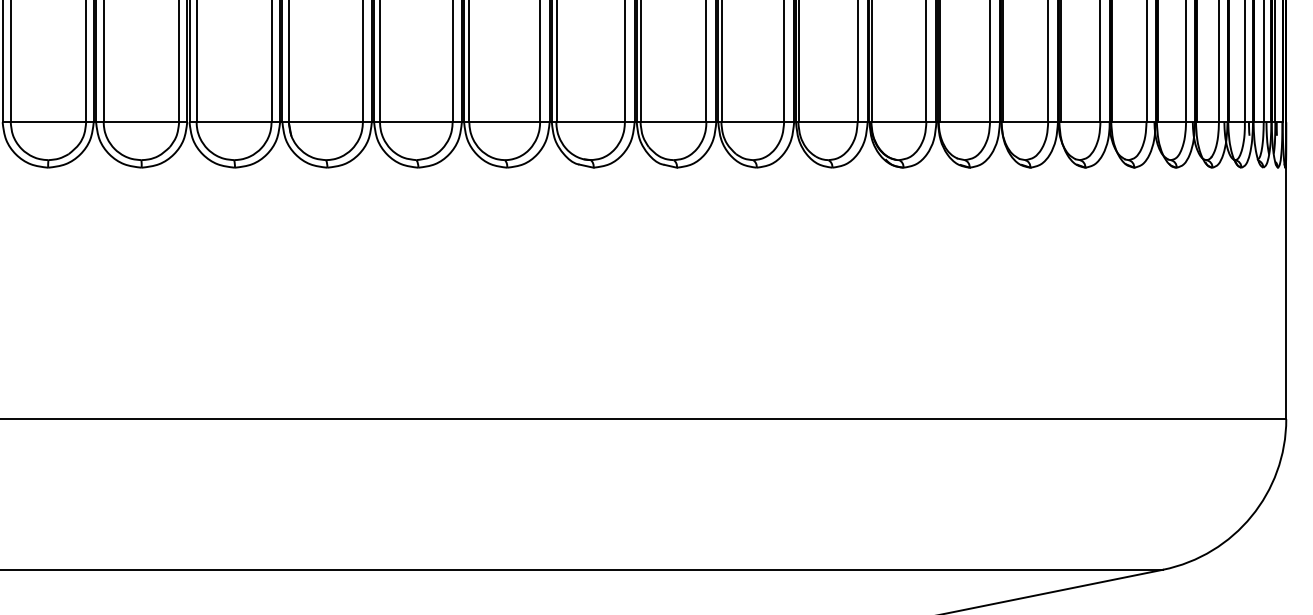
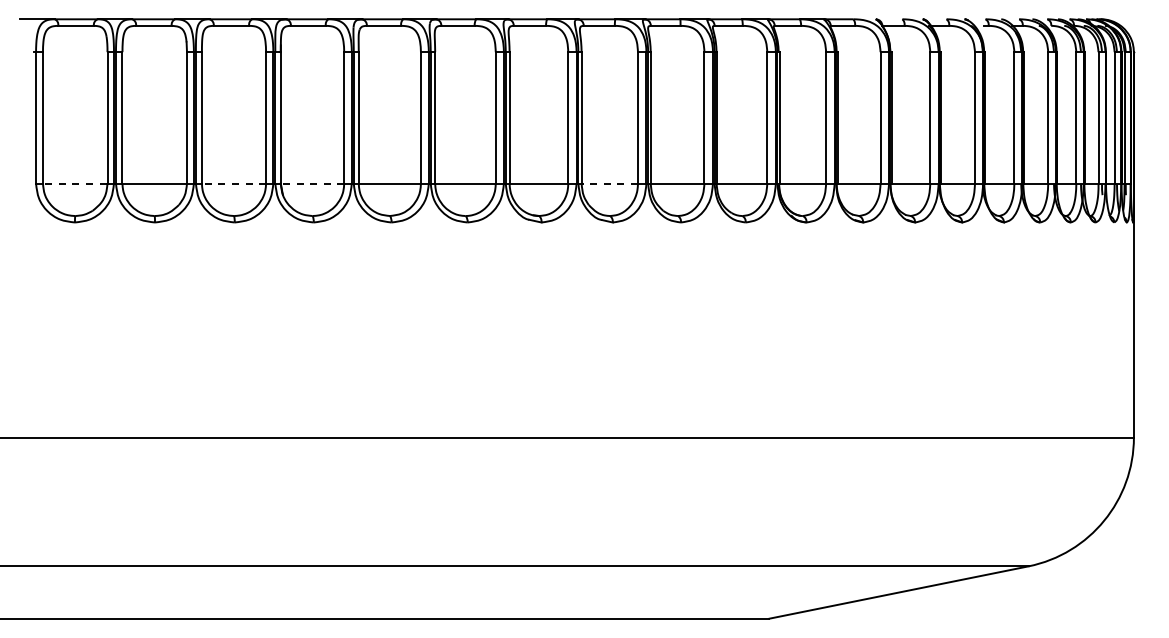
line: (47, 122) -> (74, 183), solid -> dashed
line: (233, 122) -> (233, 183), solid -> dashed
line: (325, 122) -> (312, 183), solid -> dashed
line: (673, 122) -> (609, 183), solid -> dashed

